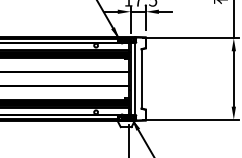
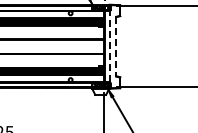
line: (135, 78) -> (110, 46), solid -> dashed
line: (141, 78) -> (116, 46), solid -> dashed

